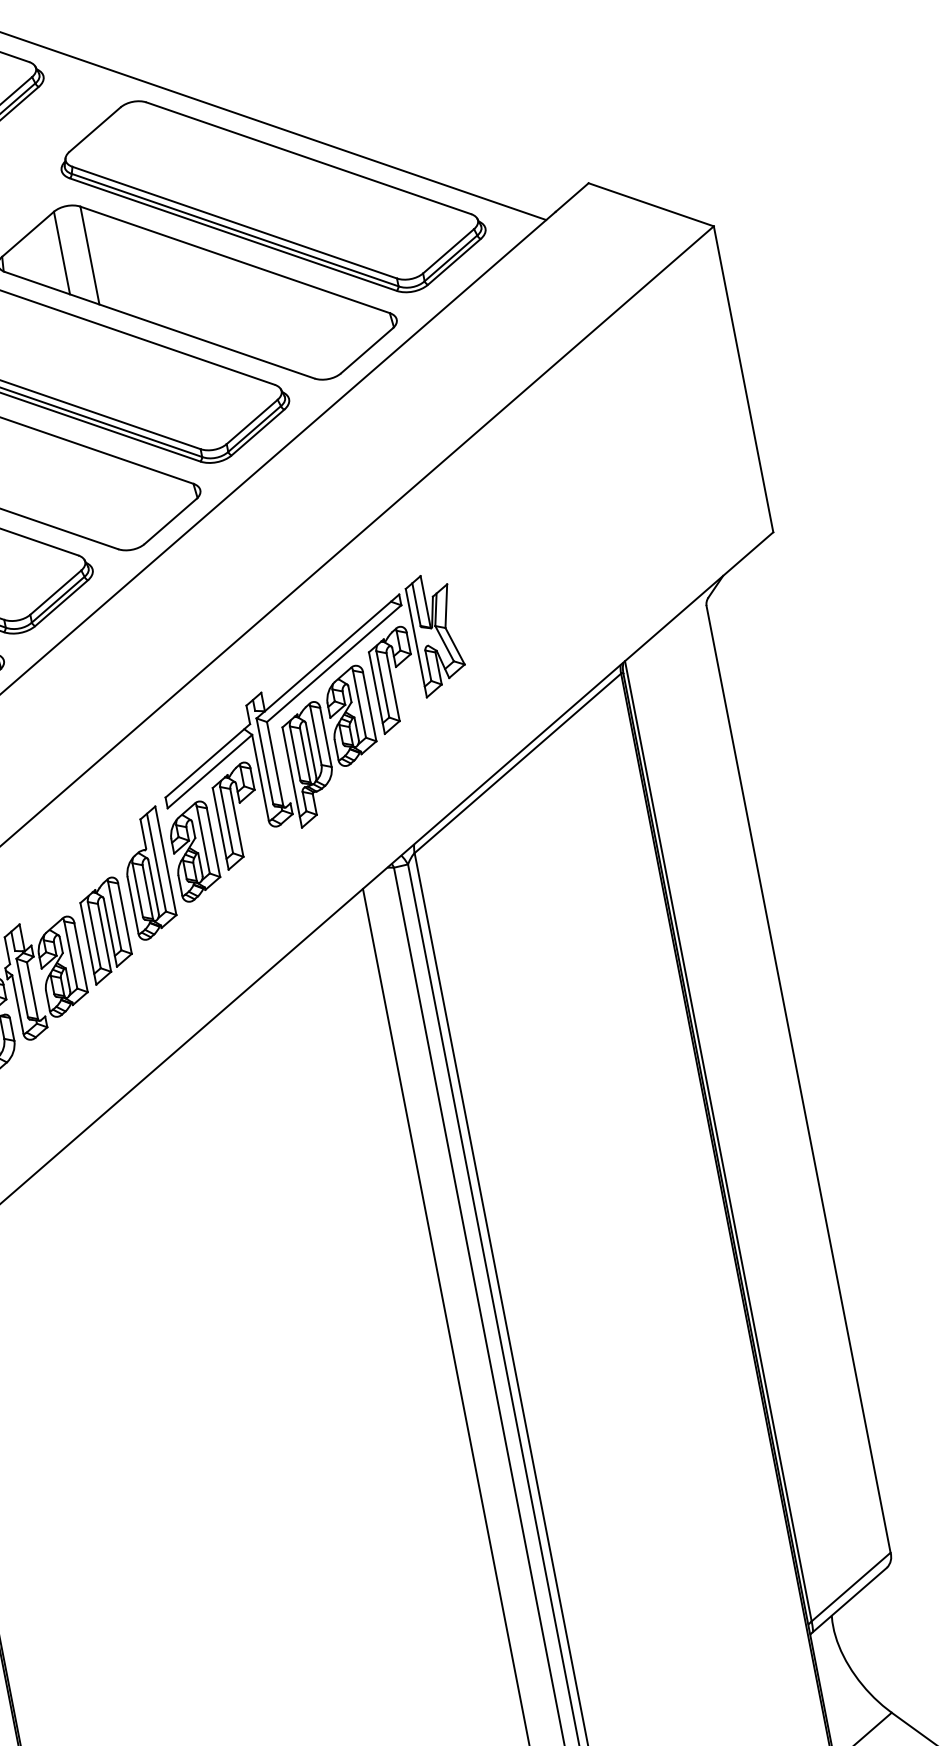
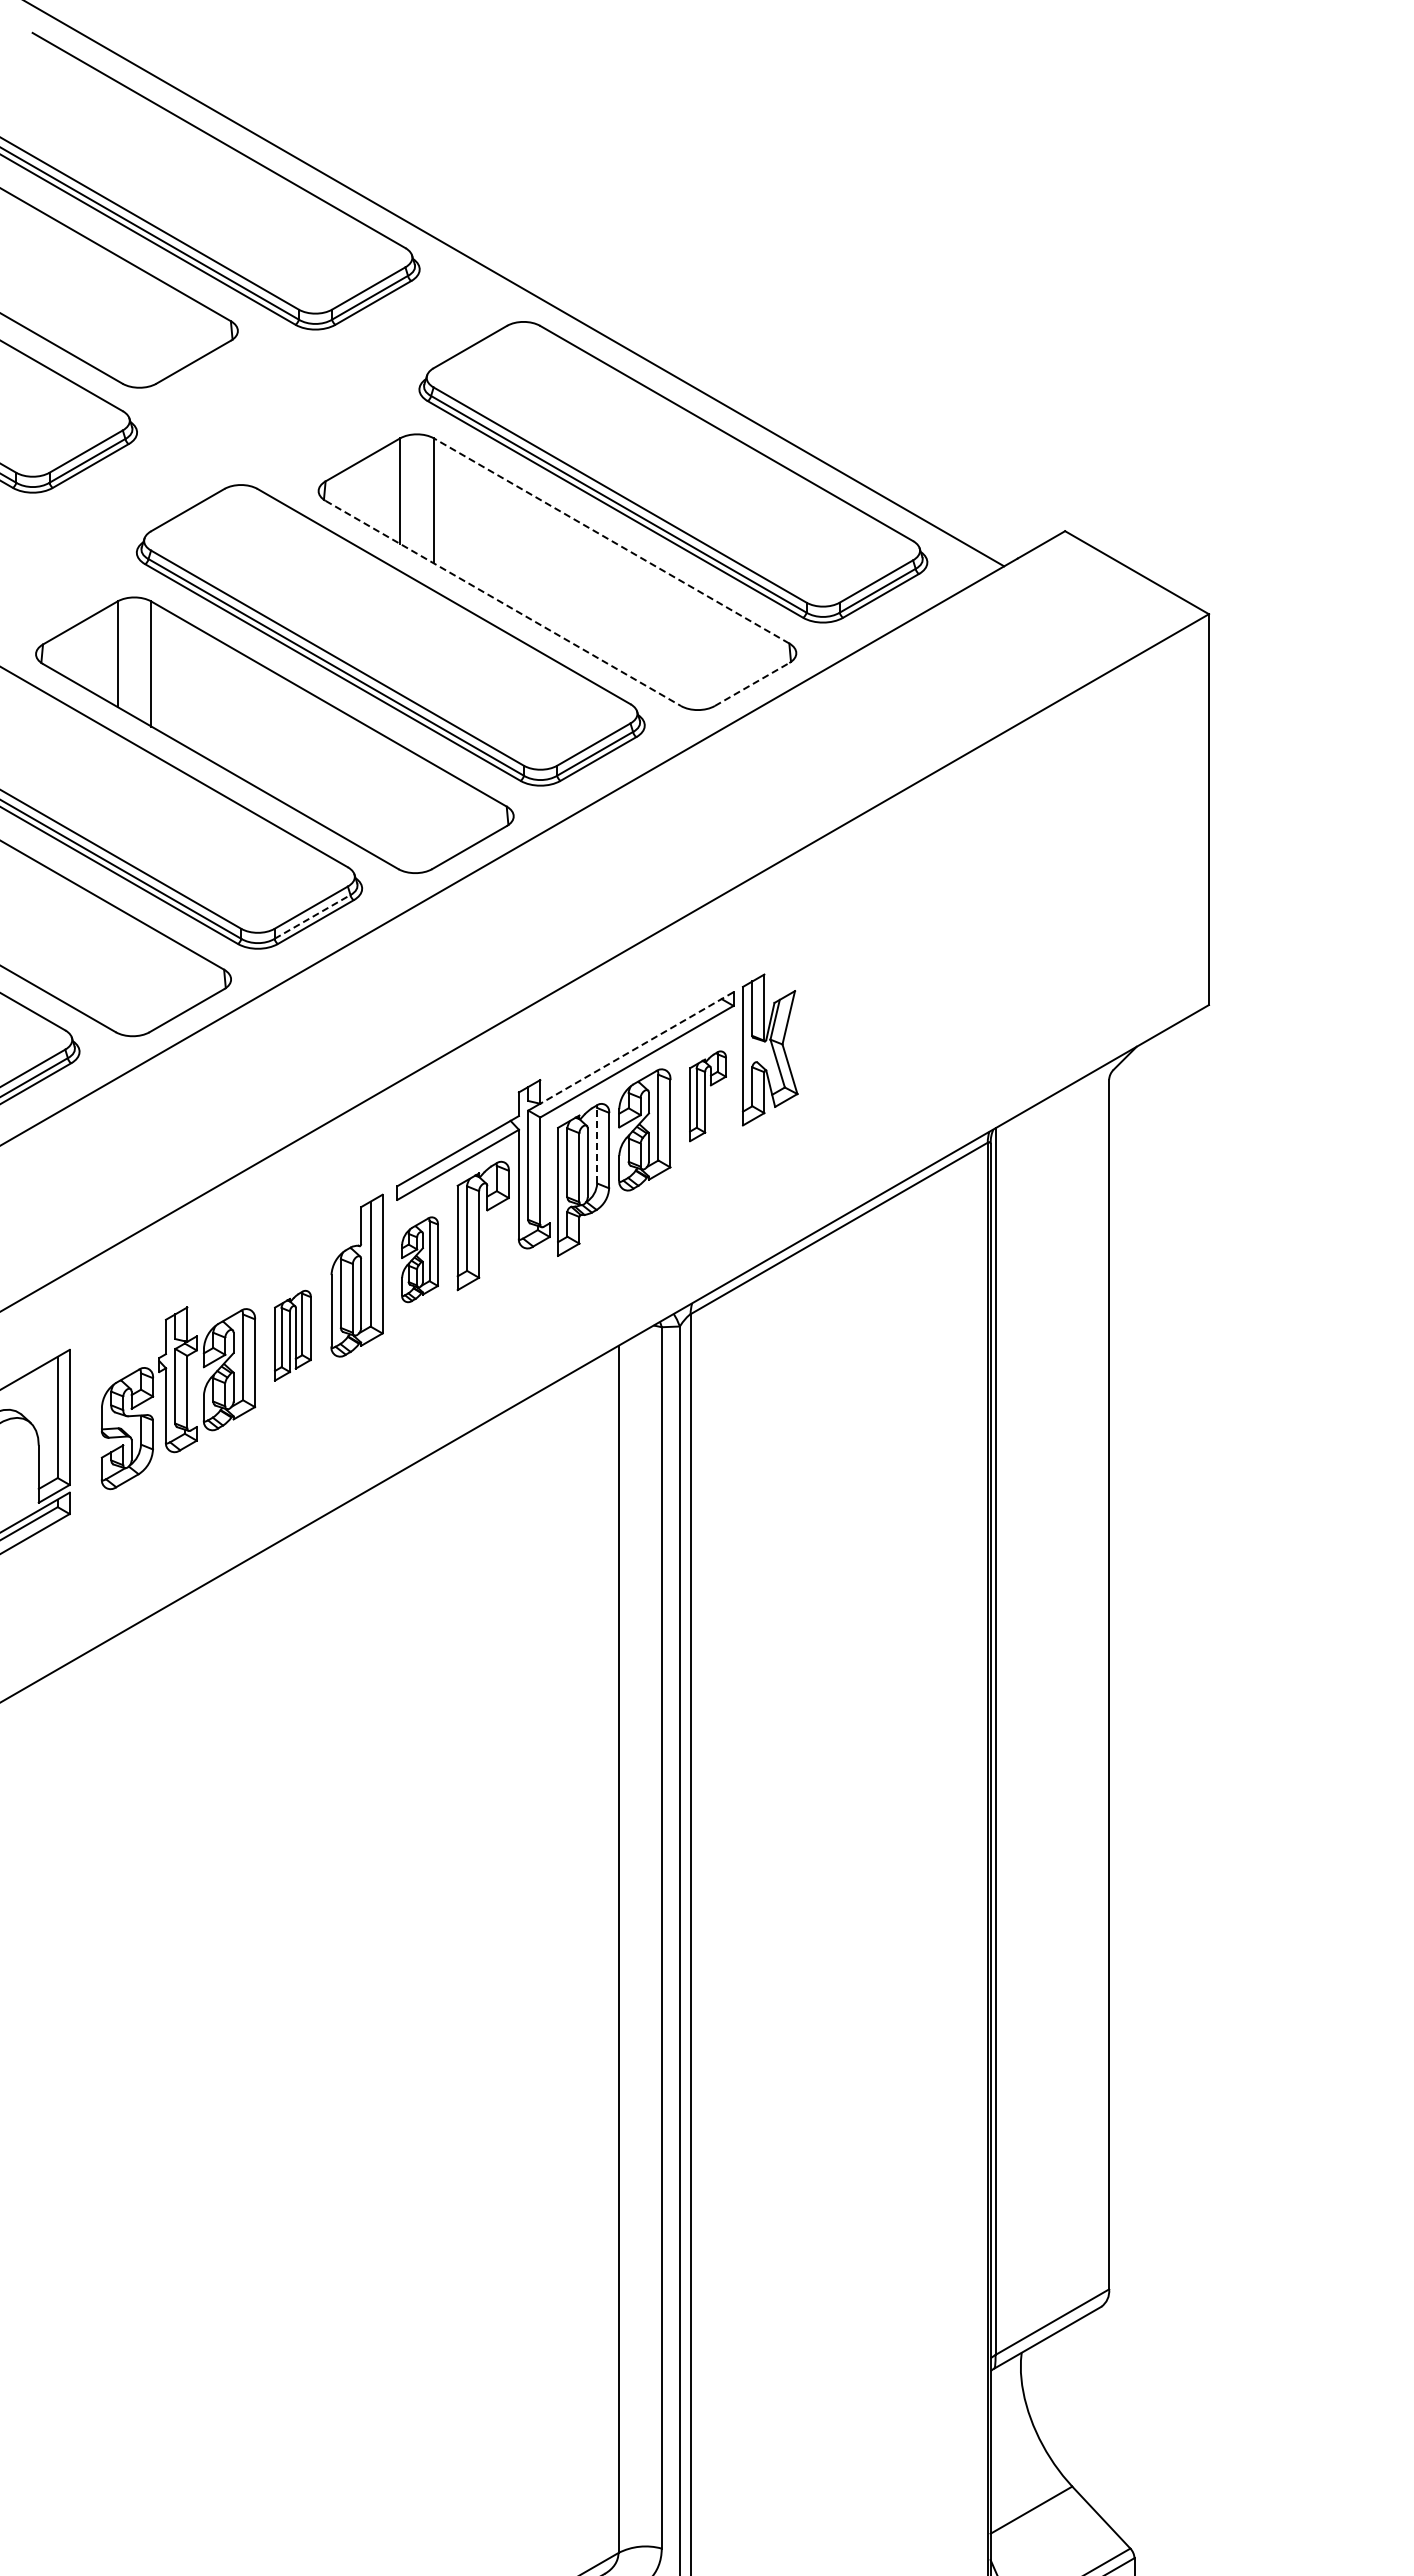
line: (234, 259) -> (611, 540), solid -> dashed
line: (160, 325) -> (503, 603), solid -> dashed
line: (367, 350) -> (752, 684), solid -> dashed
line: (58, 599) -> (312, 916), solid -> dashed
line: (331, 652) -> (636, 1047), solid -> dashed
part: (394, 680) -> (707, 1096), size x0.7
line: (316, 735) -> (597, 1145), solid -> dashed
part: (194, 851) -> (419, 1259), size x0.7
part: (106, 930) -> (292, 1335), size x0.7

